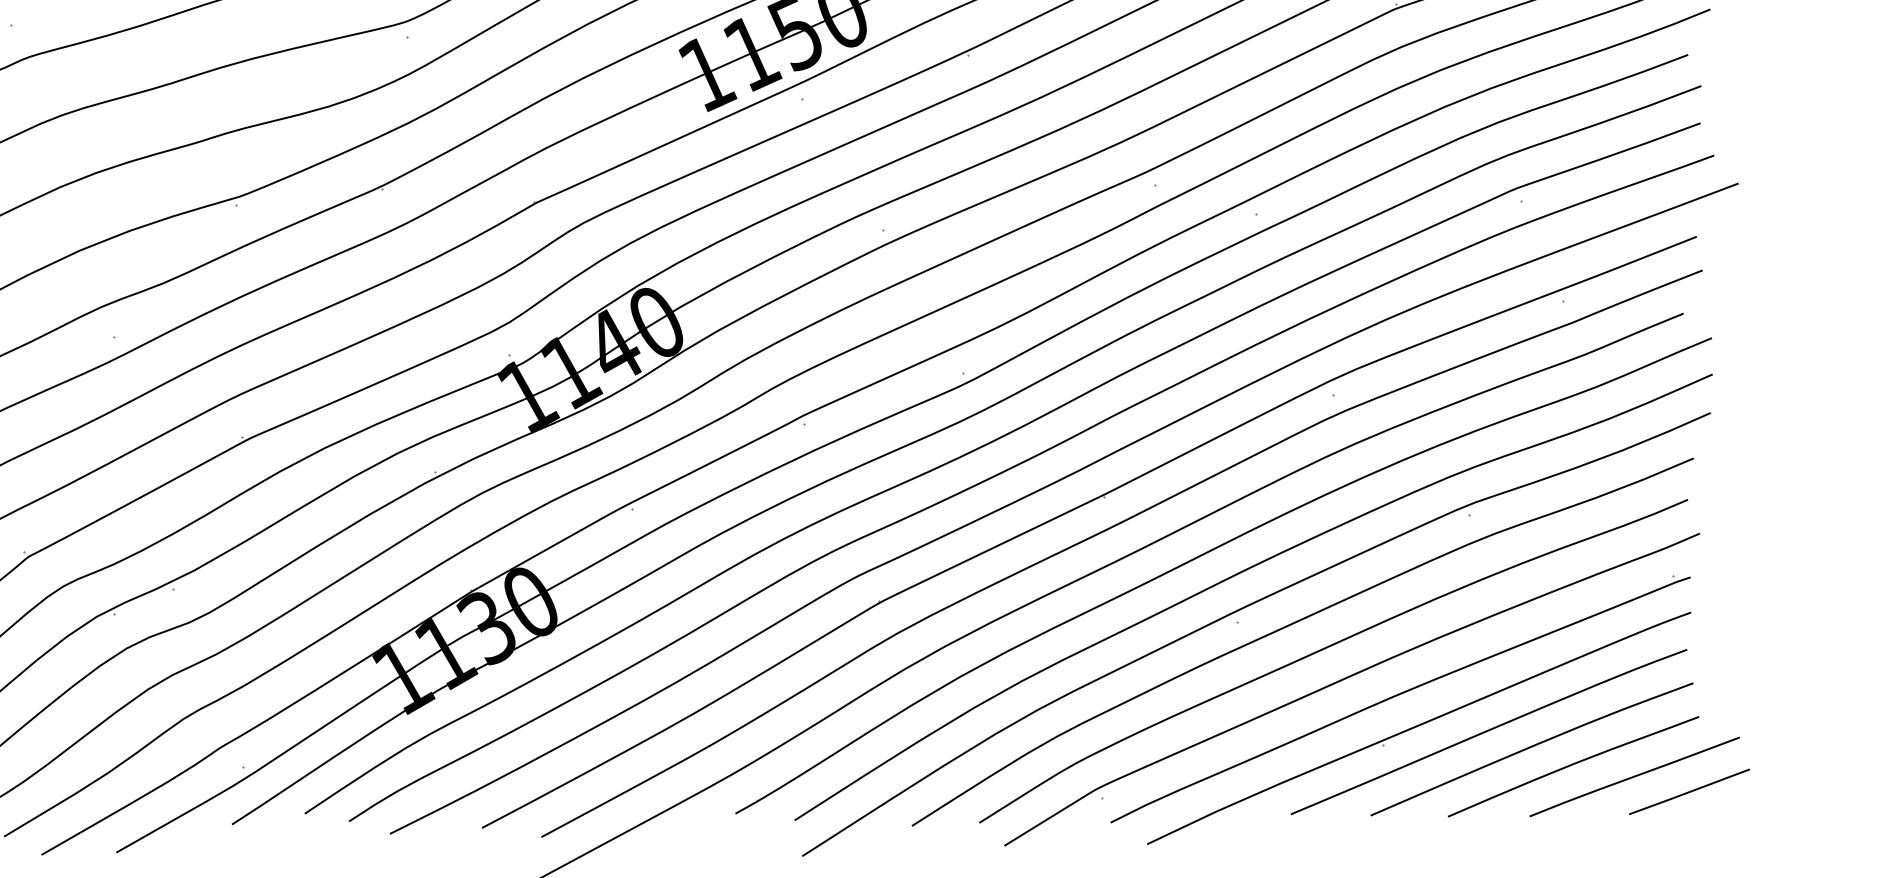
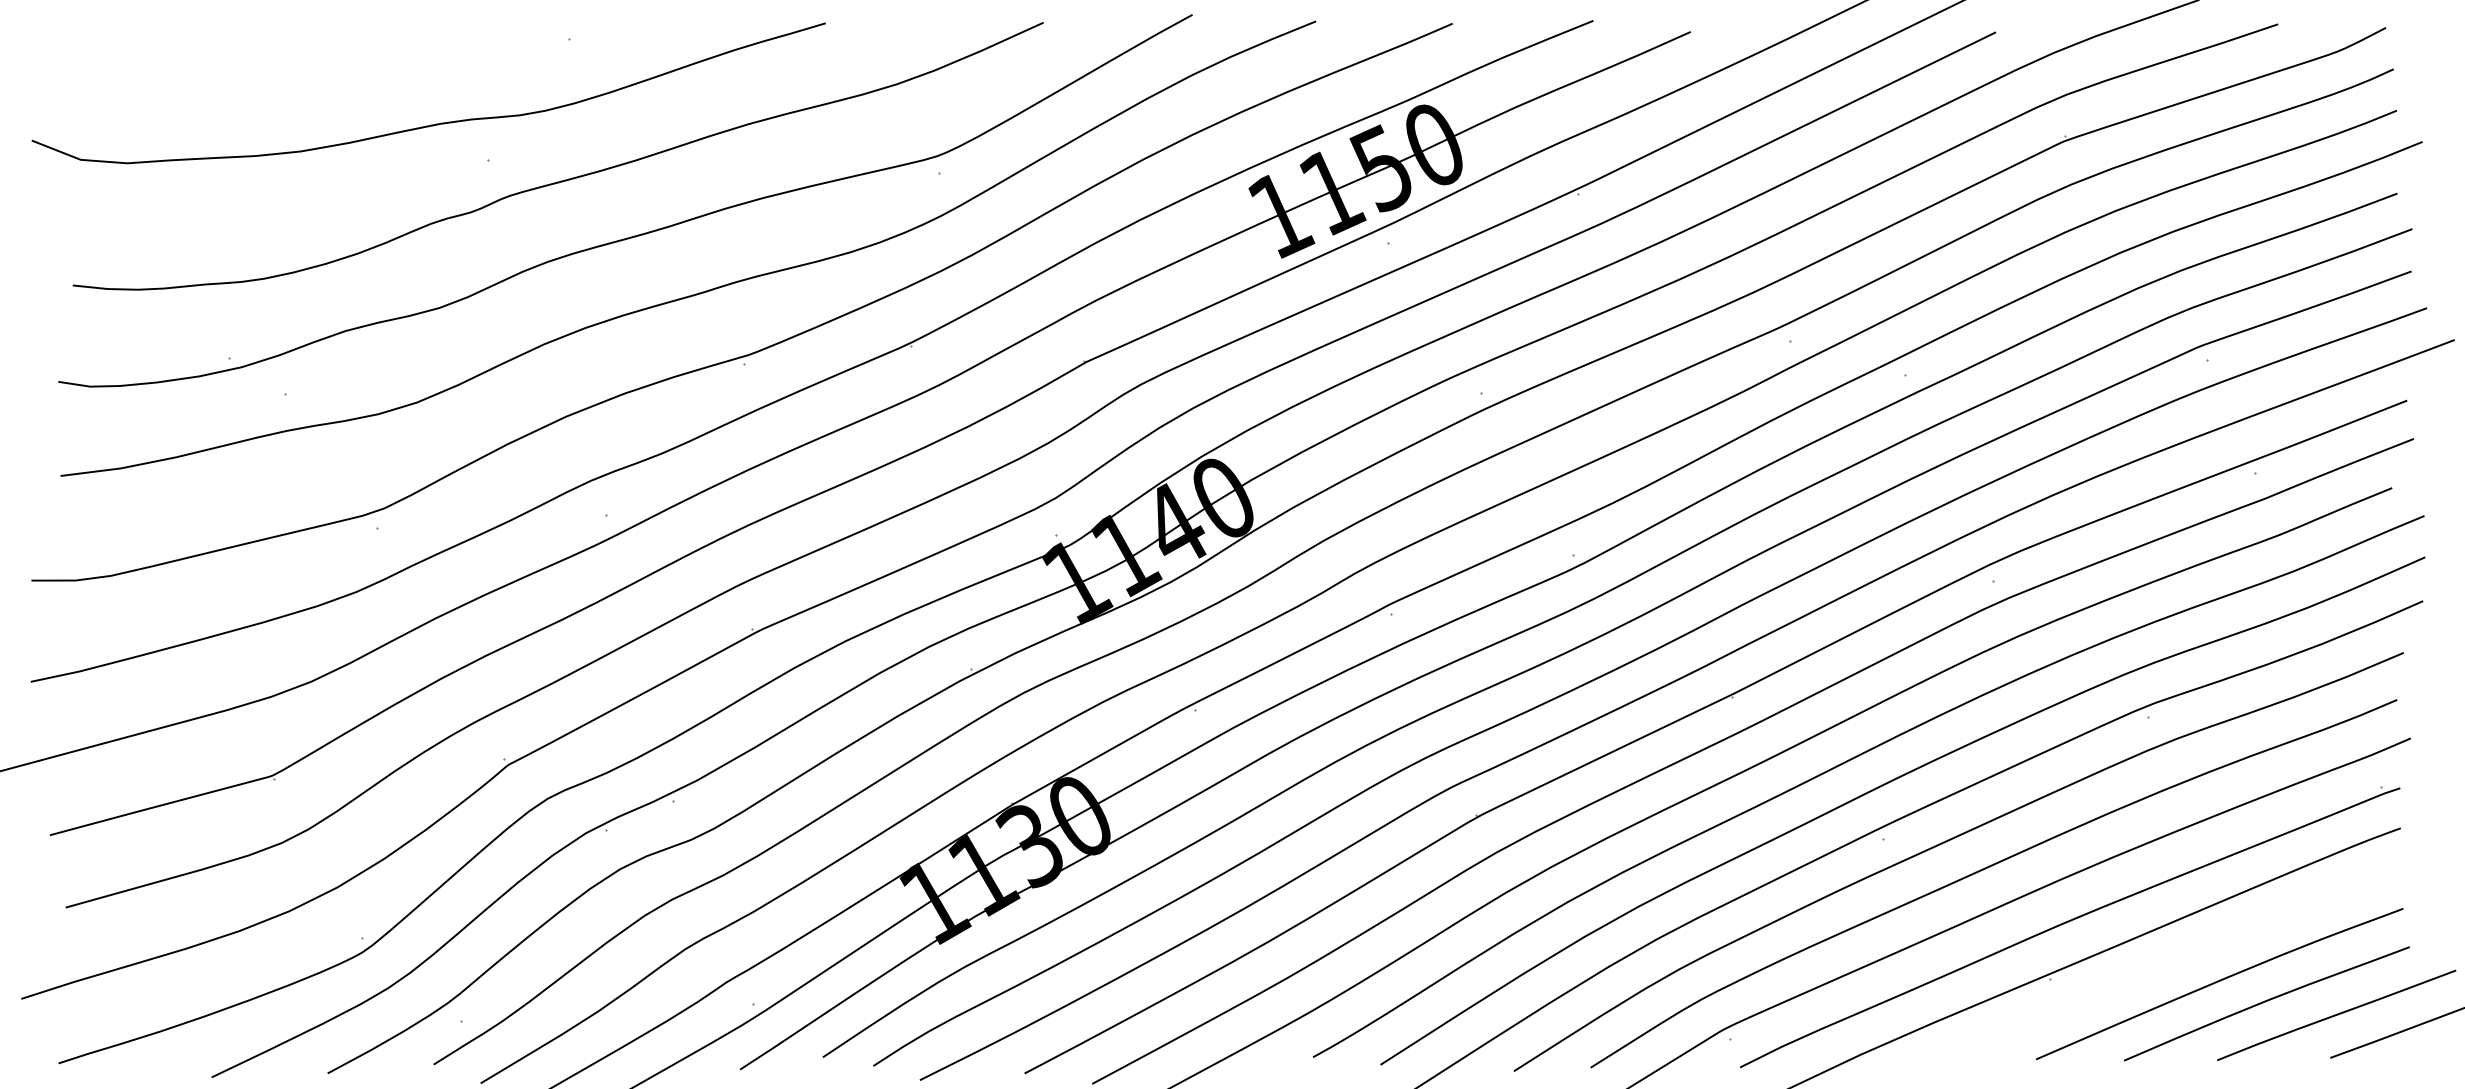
curve: (1488, 731) -> (2170, 963), removed

